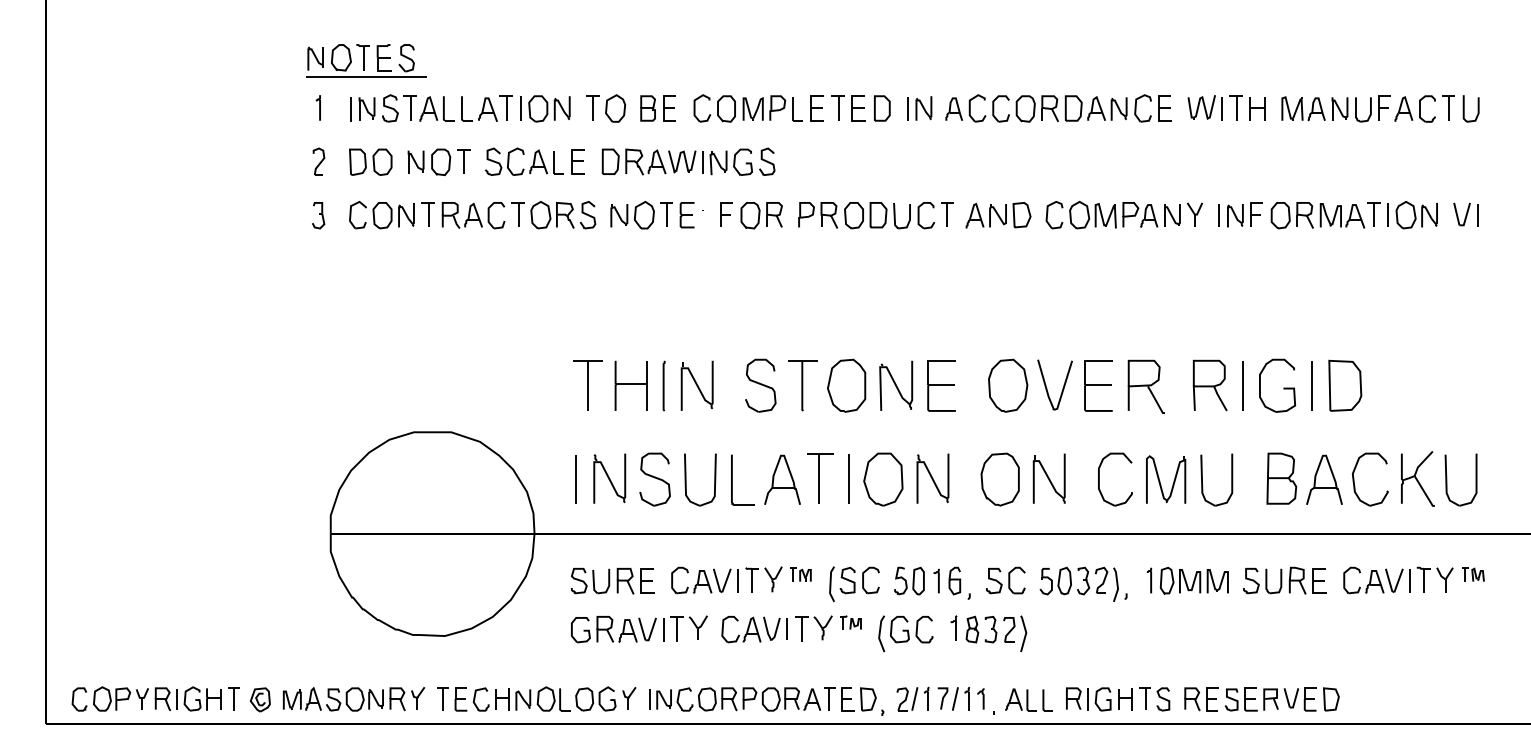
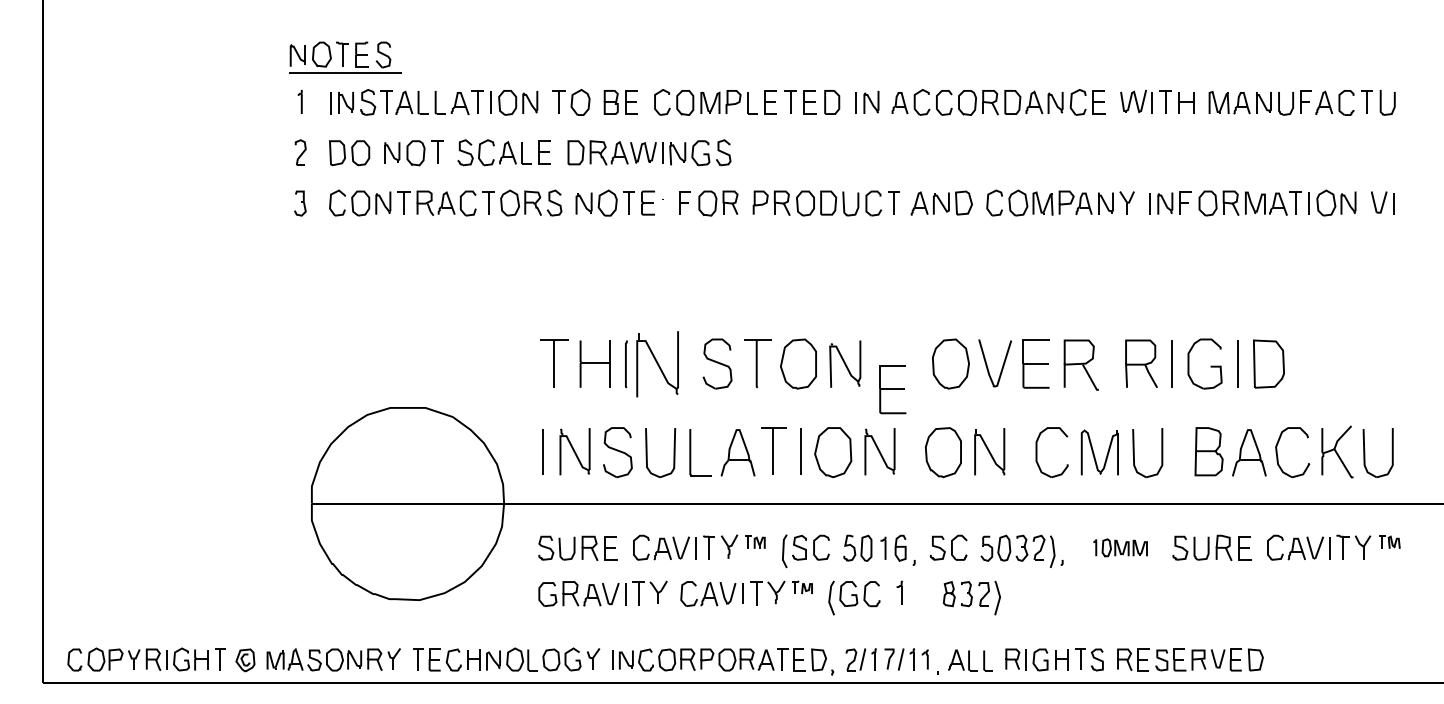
part: (696, 385) -> (656, 363), size x1.4
part: (941, 385) -> (892, 389), moved
part: (1187, 580) -> (1120, 547), size x0.7
part: (996, 633) -> (972, 597), moved

